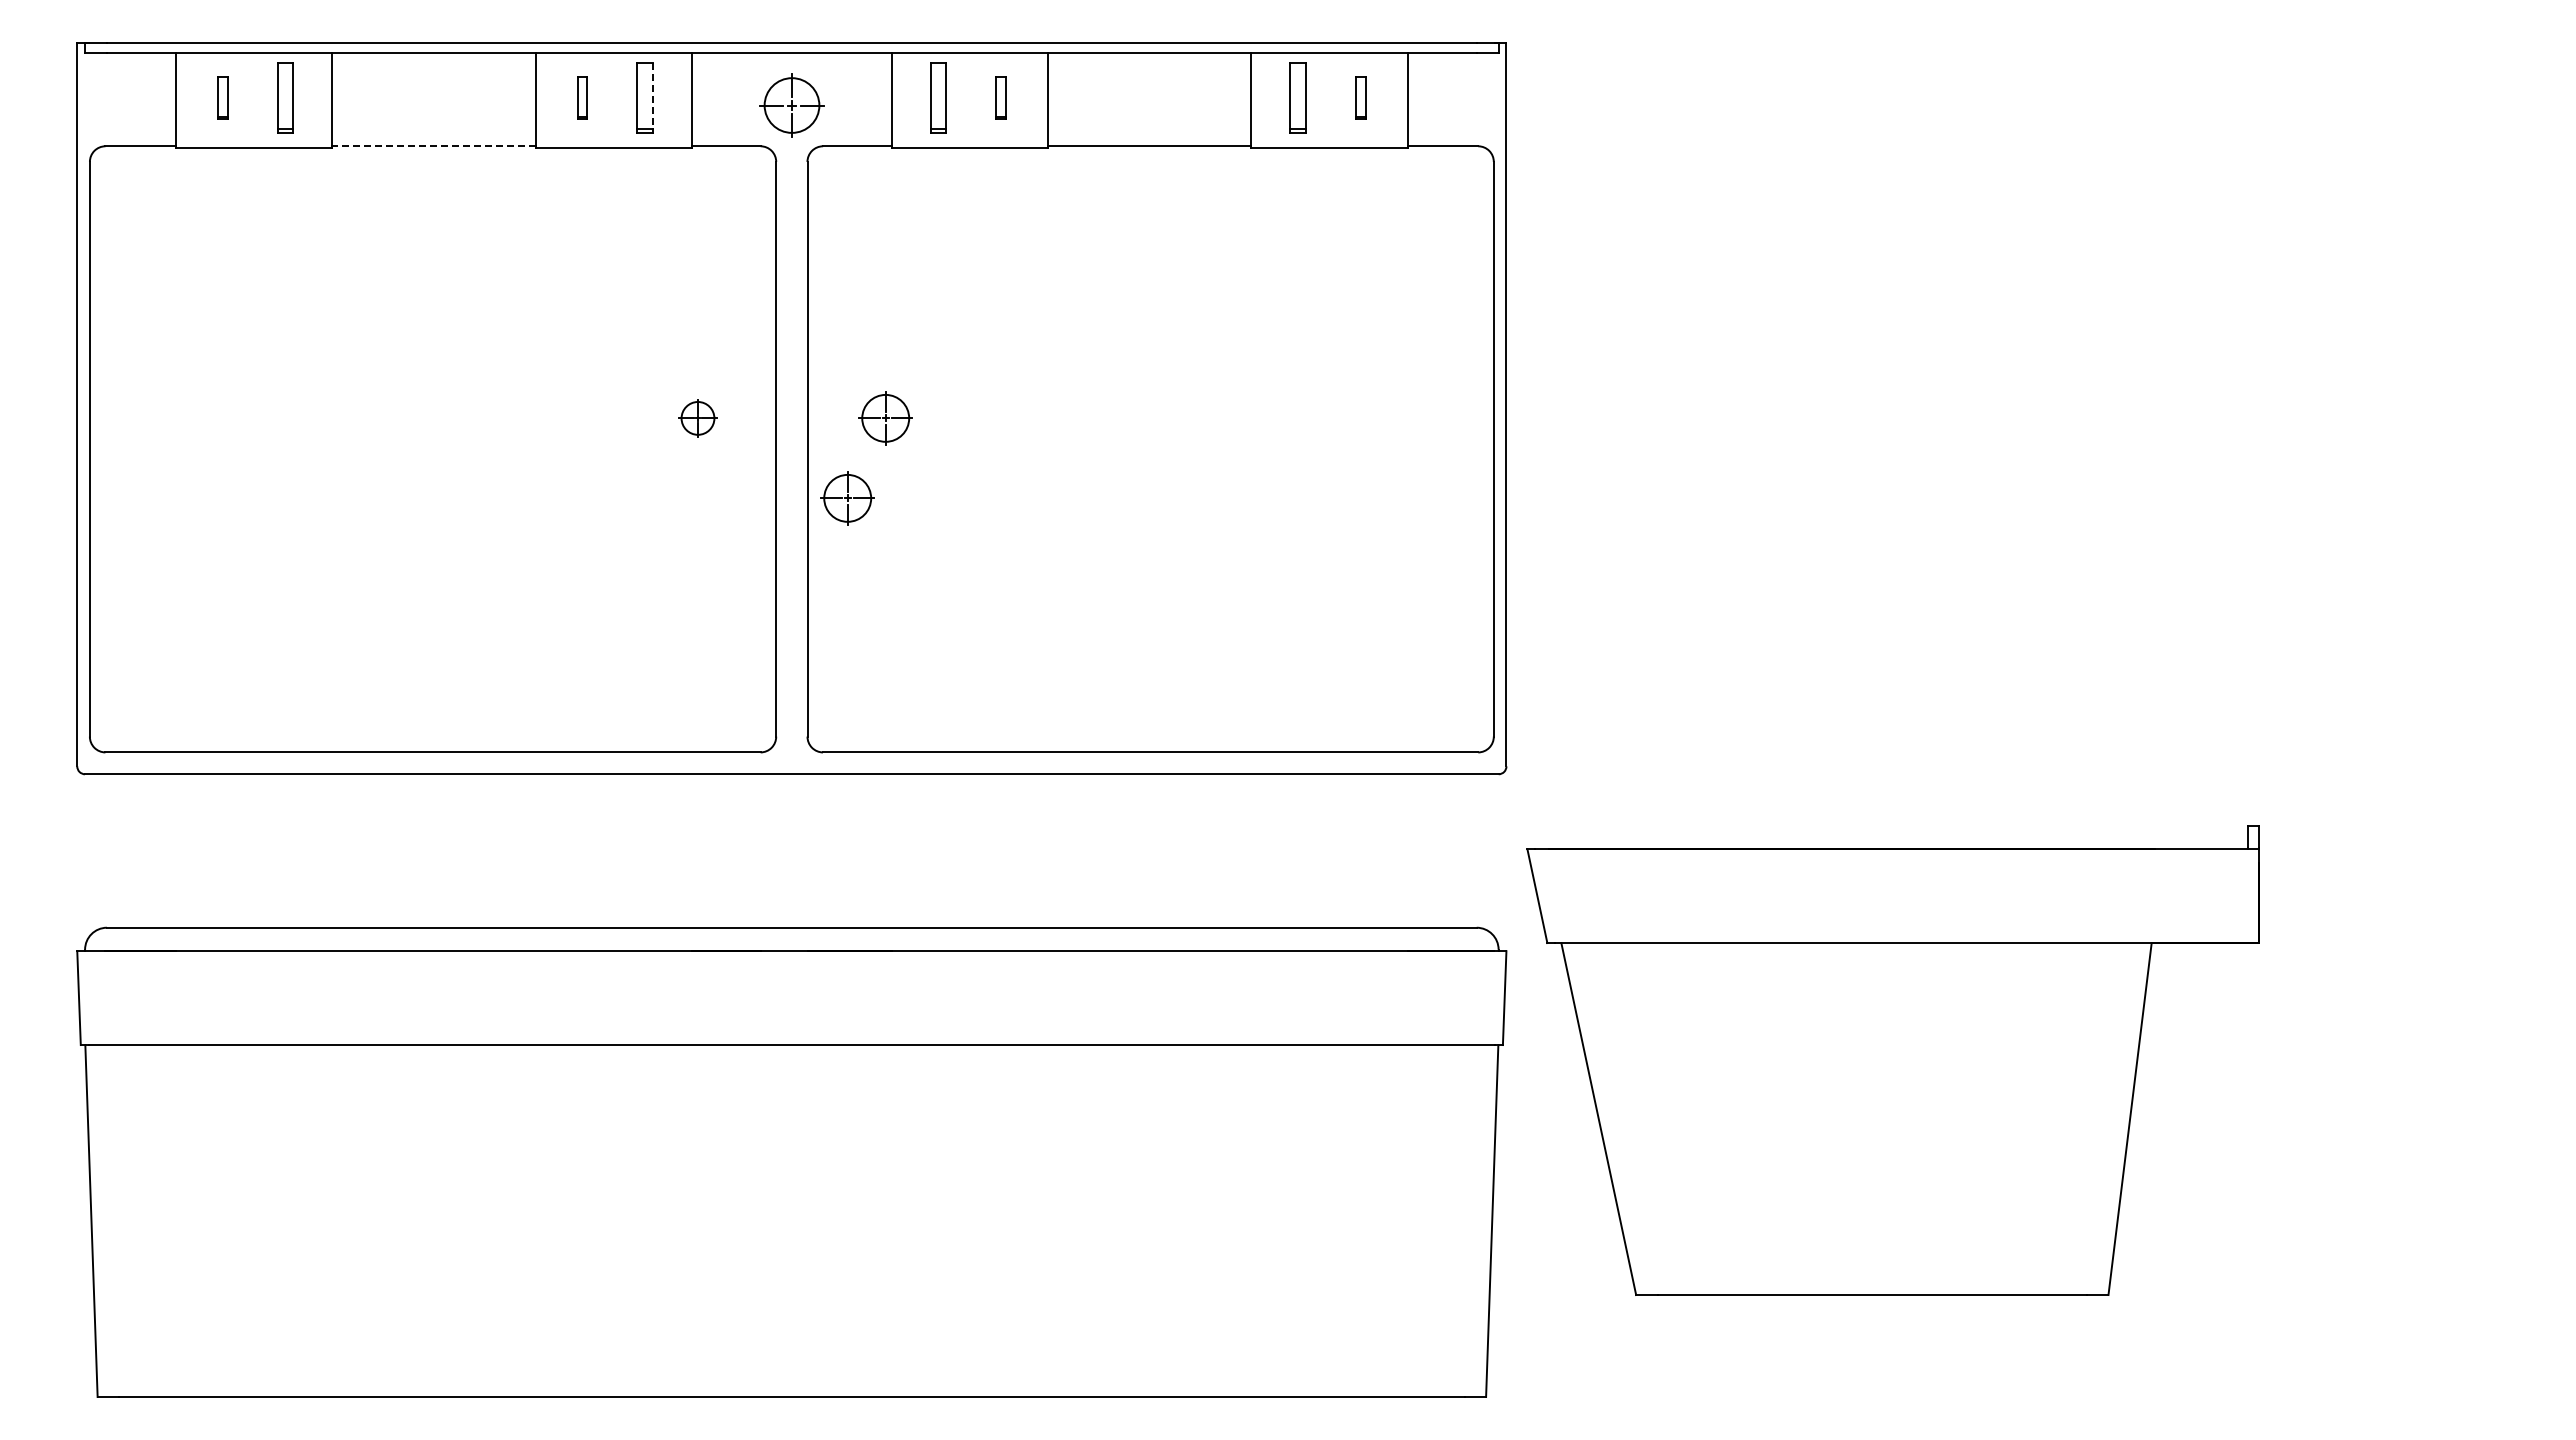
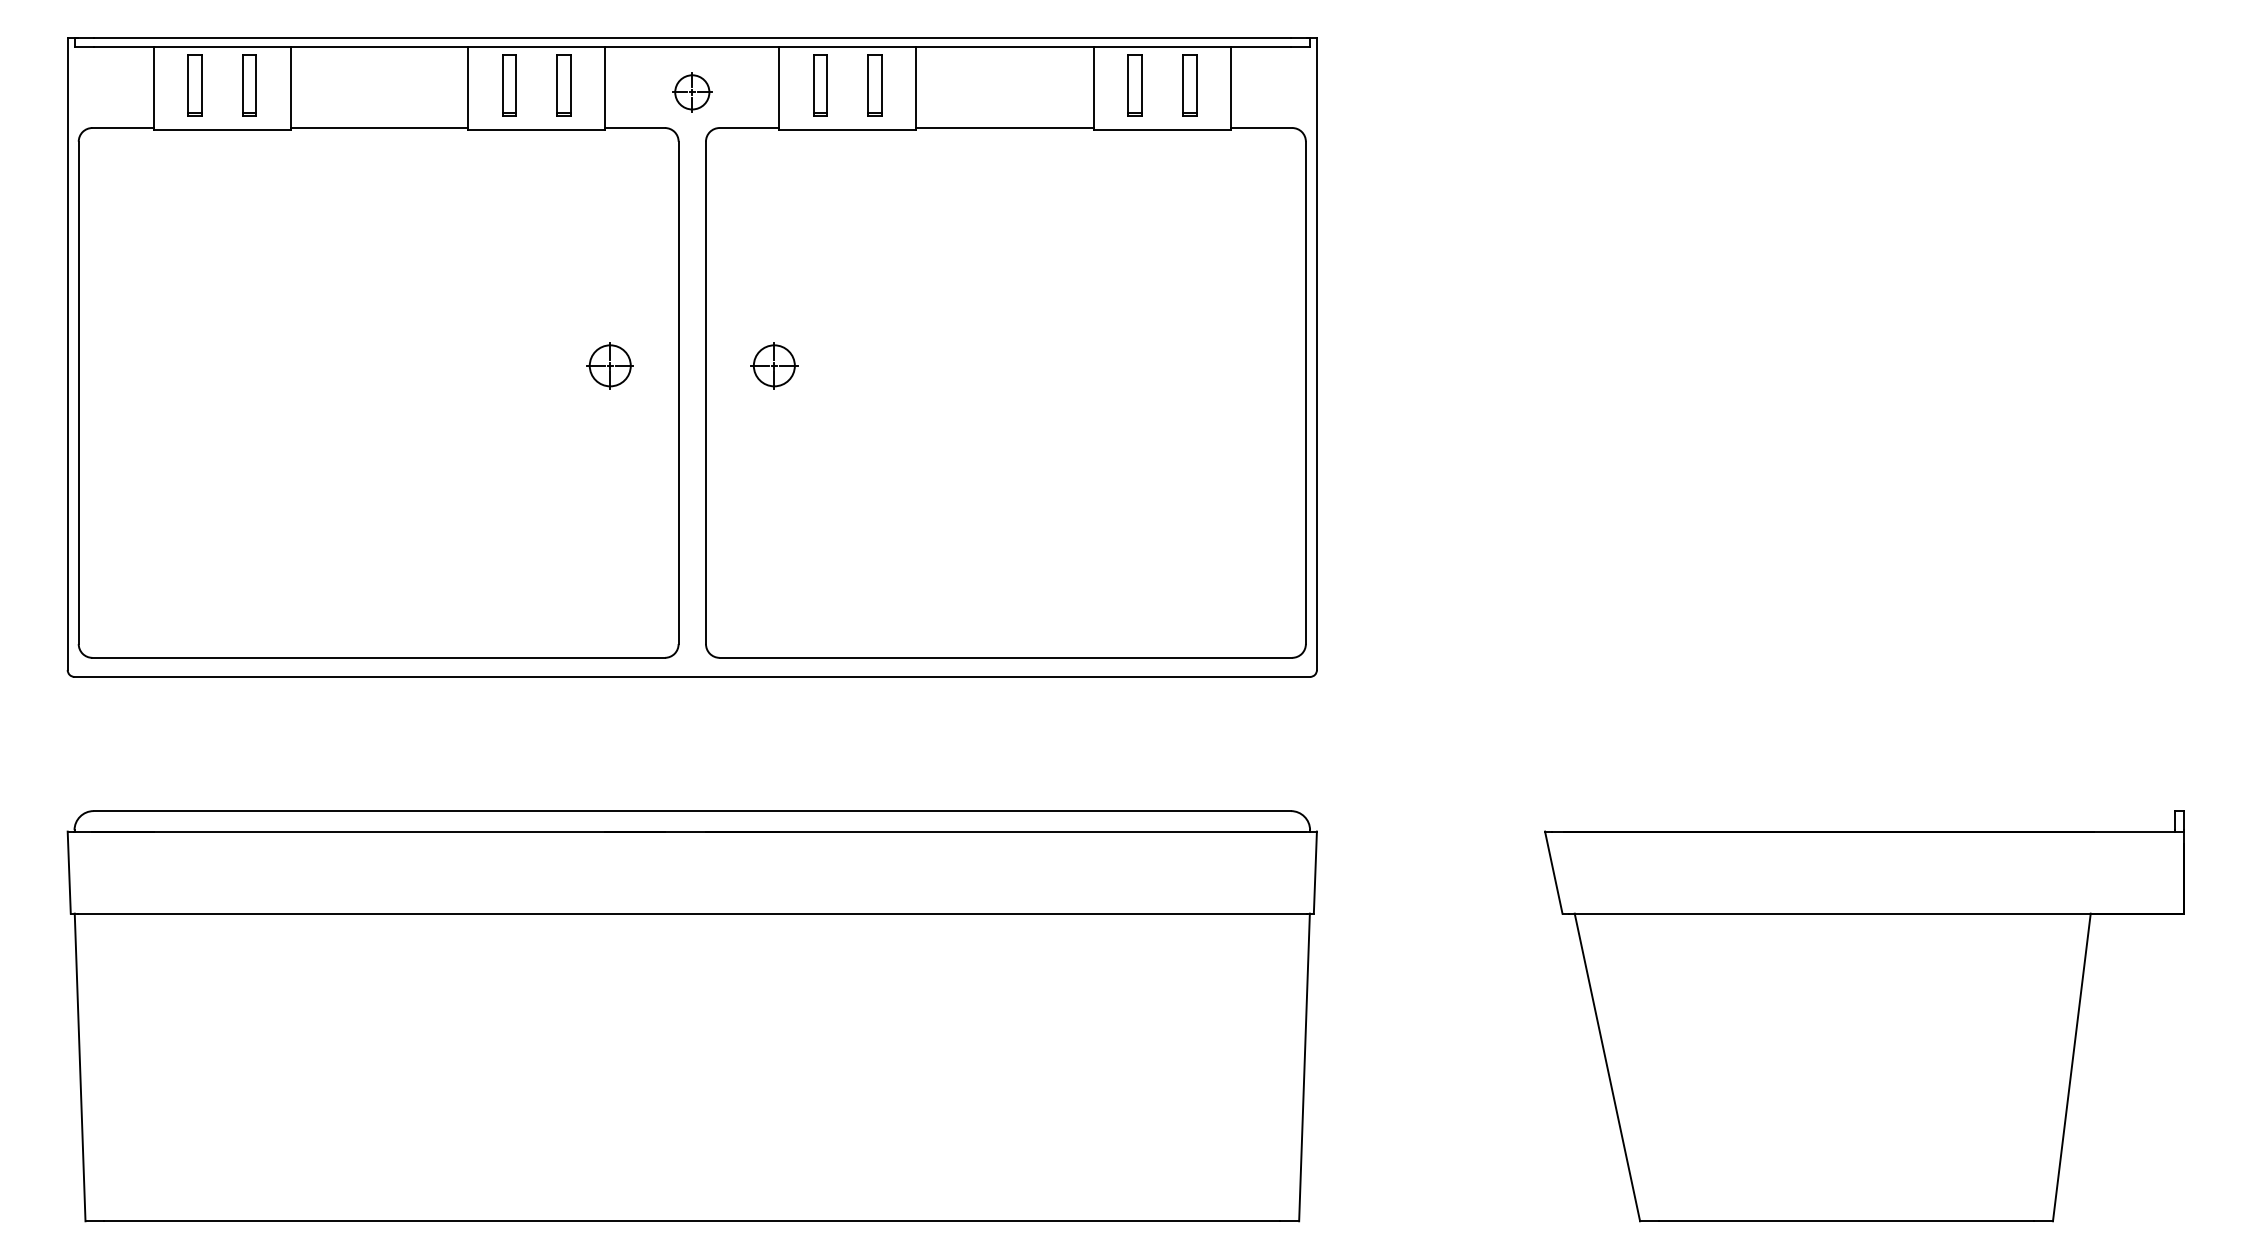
line: (653, 96) -> (571, 84), dashed -> solid
part: (222, 97) -> (194, 85), size x1.67
part: (582, 97) -> (509, 85), size x1.67
part: (1000, 97) -> (874, 85), size x1.67
part: (1360, 97) -> (1189, 85), size x1.67
part: (791, 105) -> (692, 92), size x0.71
line: (434, 146) -> (379, 128), dashed -> solid
part: (697, 418) -> (609, 365), size x1.43
part: (847, 498) -> (740, 435), removed
part: (1892, 1060) -> (1864, 1016), moved

